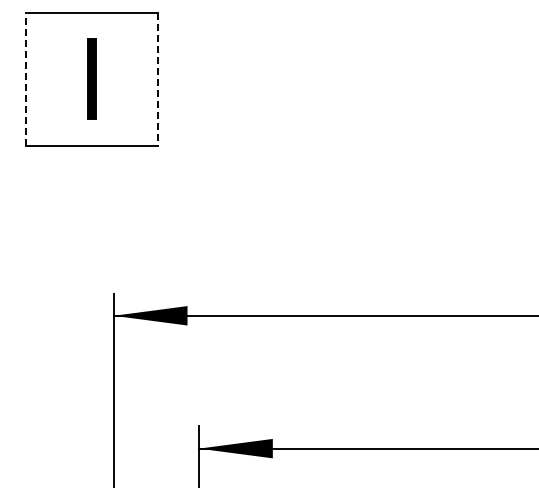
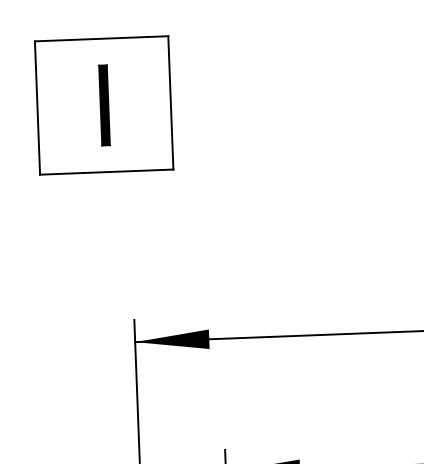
line: (25, 78) -> (37, 107), dashed -> solid
line: (158, 79) -> (171, 103), dashed -> solid

